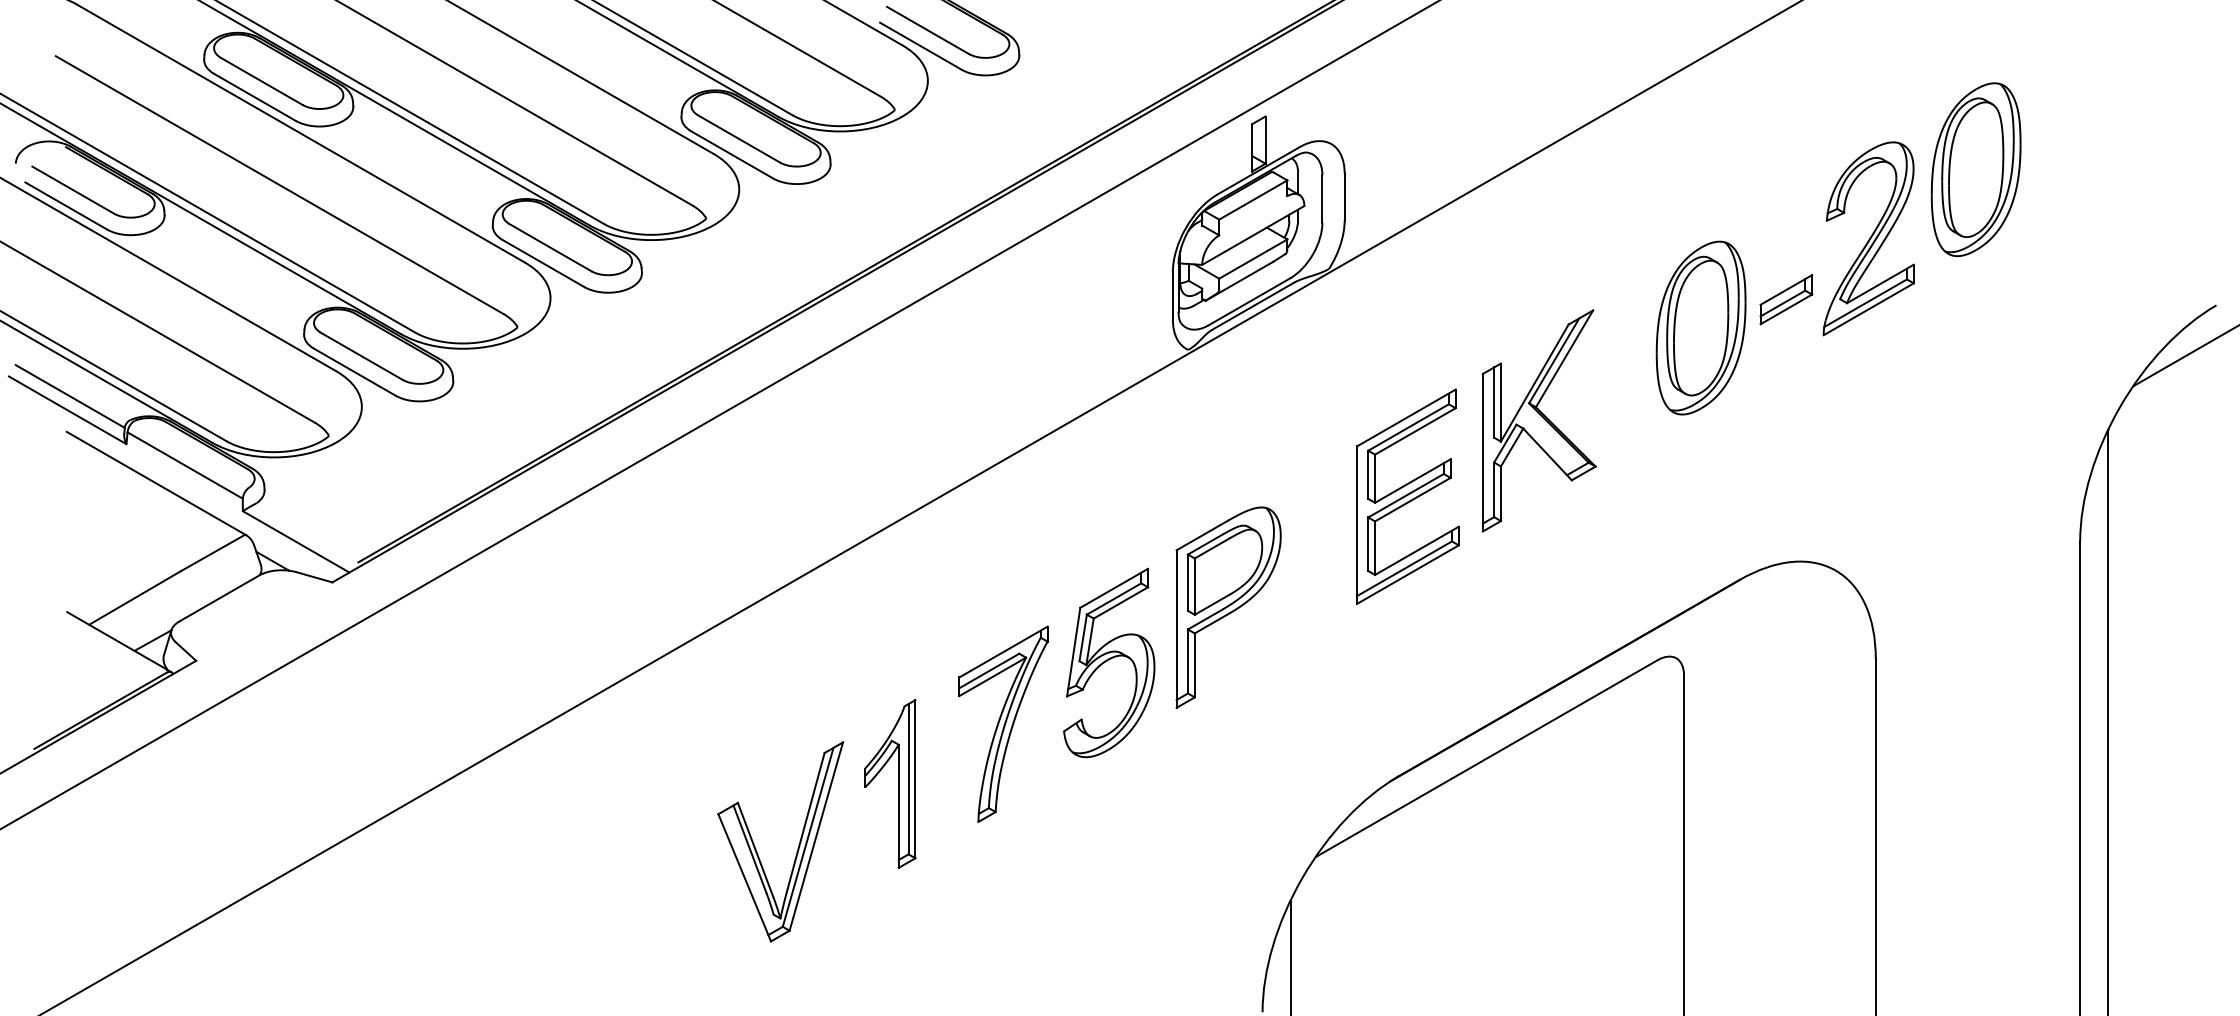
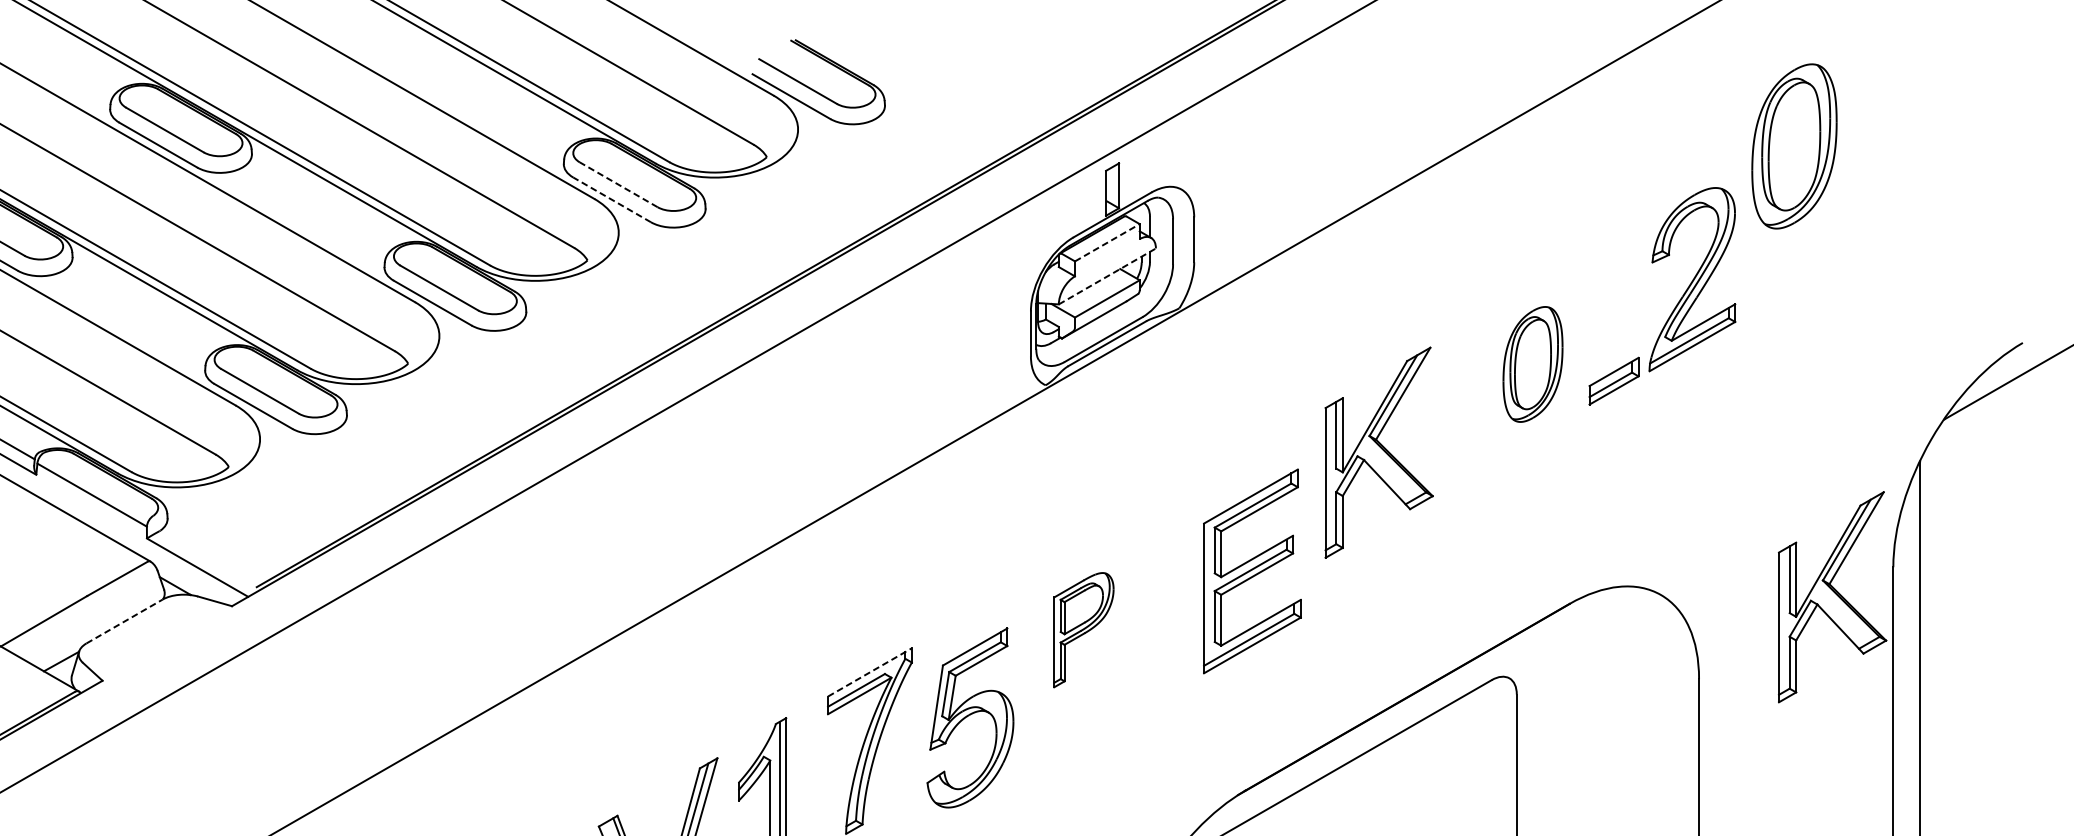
line: (738, 138) -> (618, 184), solid -> dashed
line: (731, 154) -> (611, 199), solid -> dashed
part: (1975, 169) -> (1793, 146), moved
line: (1253, 199) -> (1107, 242), solid -> dashed
line: (1253, 235) -> (1107, 276), solid -> dashed
part: (1786, 299) -> (1614, 381), moved
part: (1700, 327) -> (1532, 363), size x0.7
part: (1407, 496) -> (1252, 571), moved
part: (2015, 572) -> (1831, 596), added
line: (219, 598) -> (124, 621), solid -> dashed
part: (1228, 607) -> (1083, 630), size x0.6
line: (1003, 652) -> (869, 672), solid -> dashed
part: (1109, 662) -> (970, 717), moved

